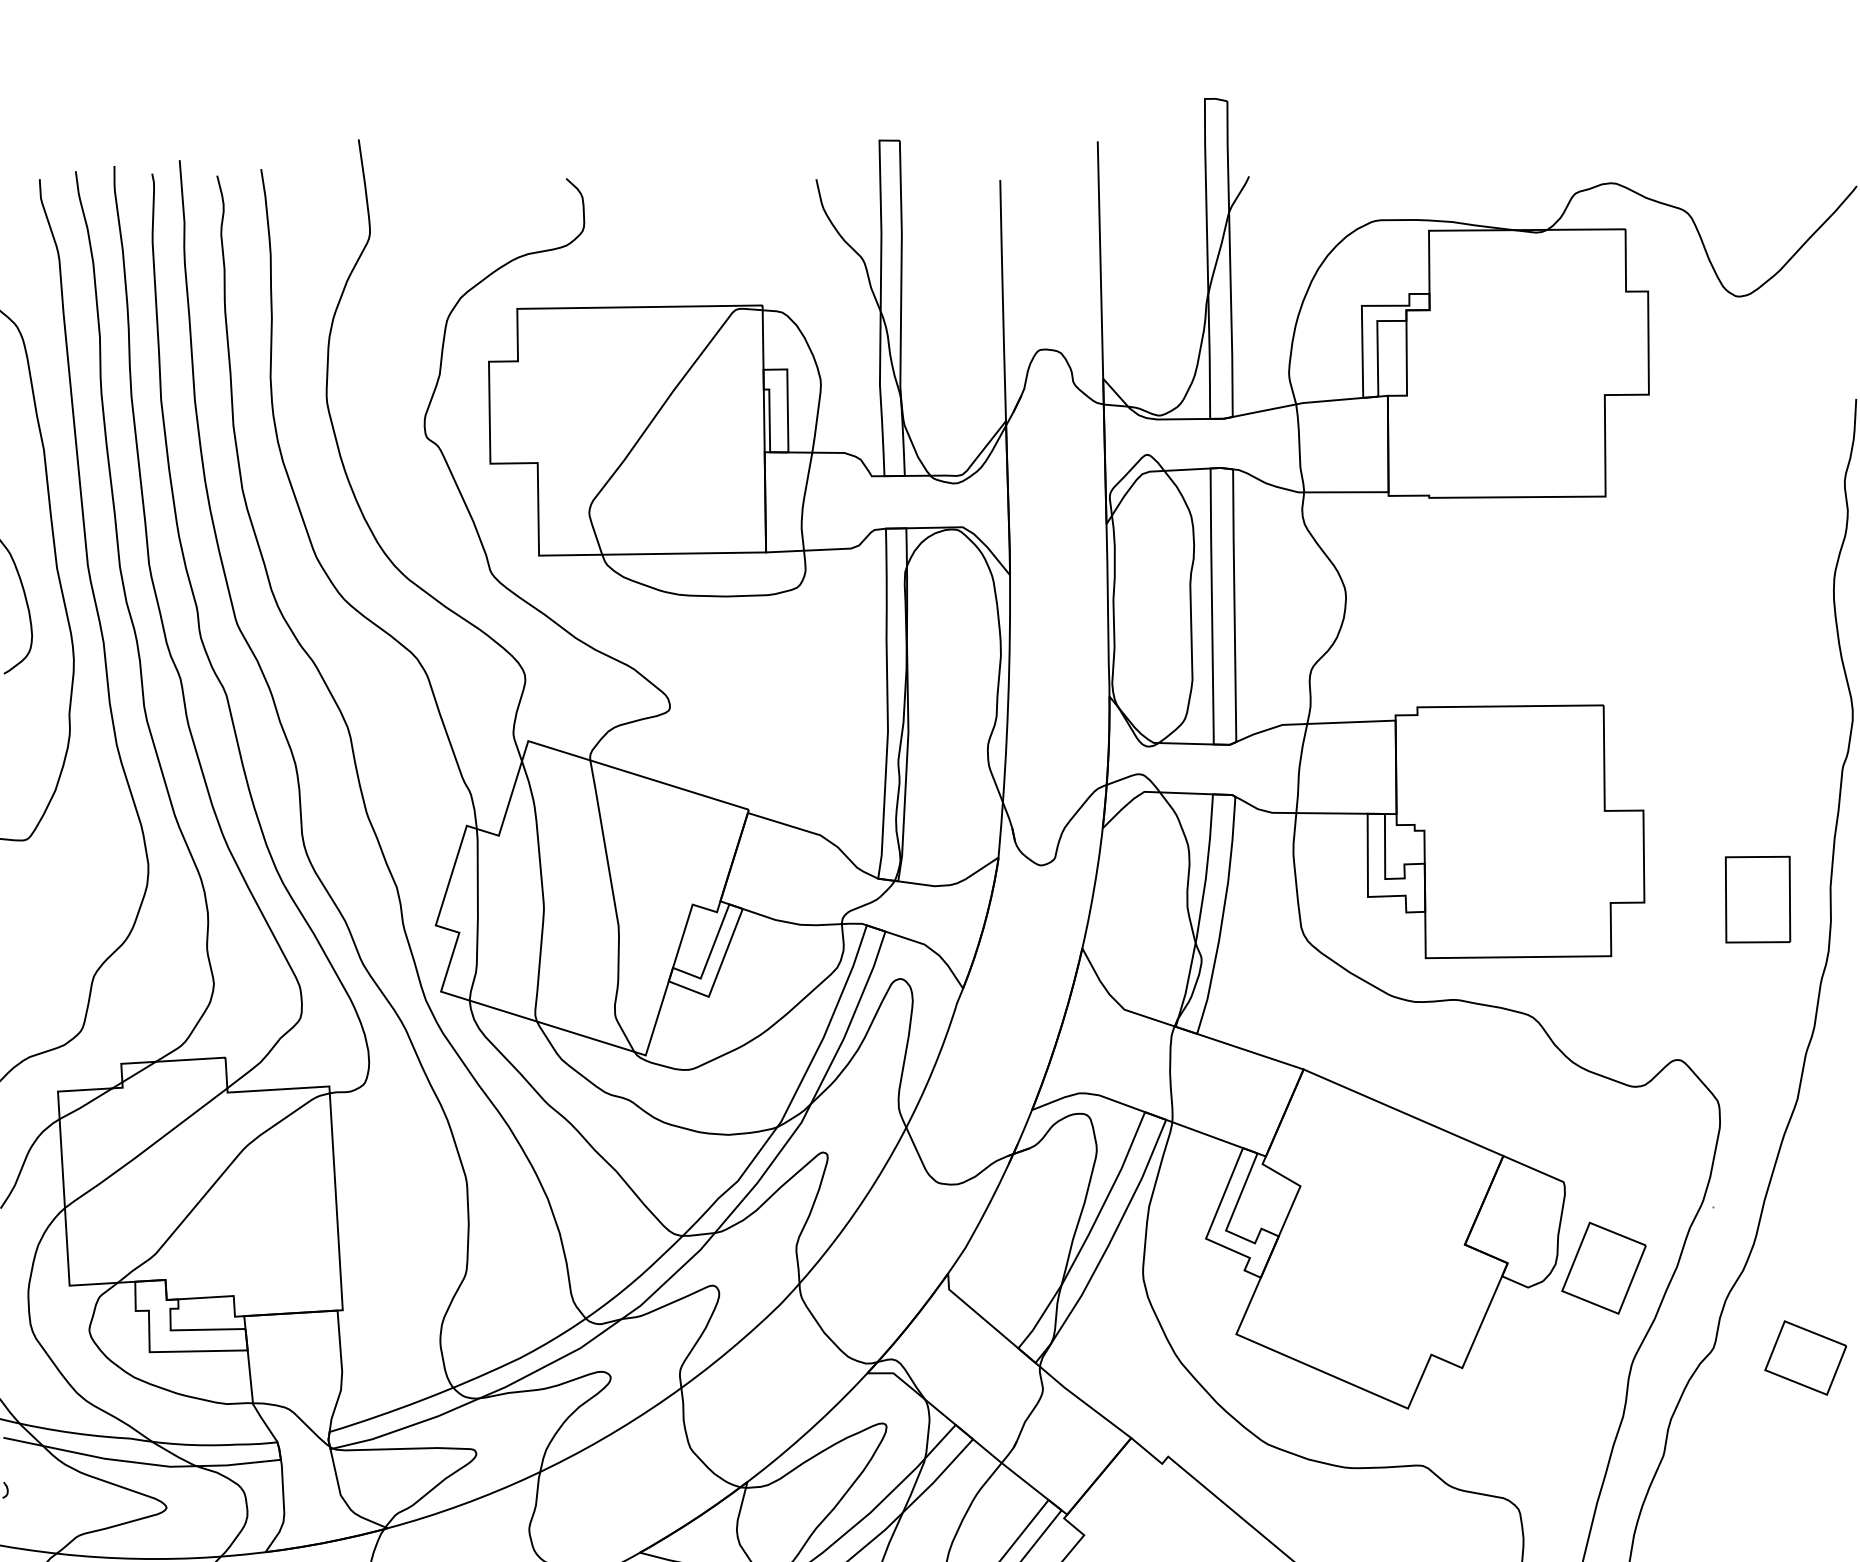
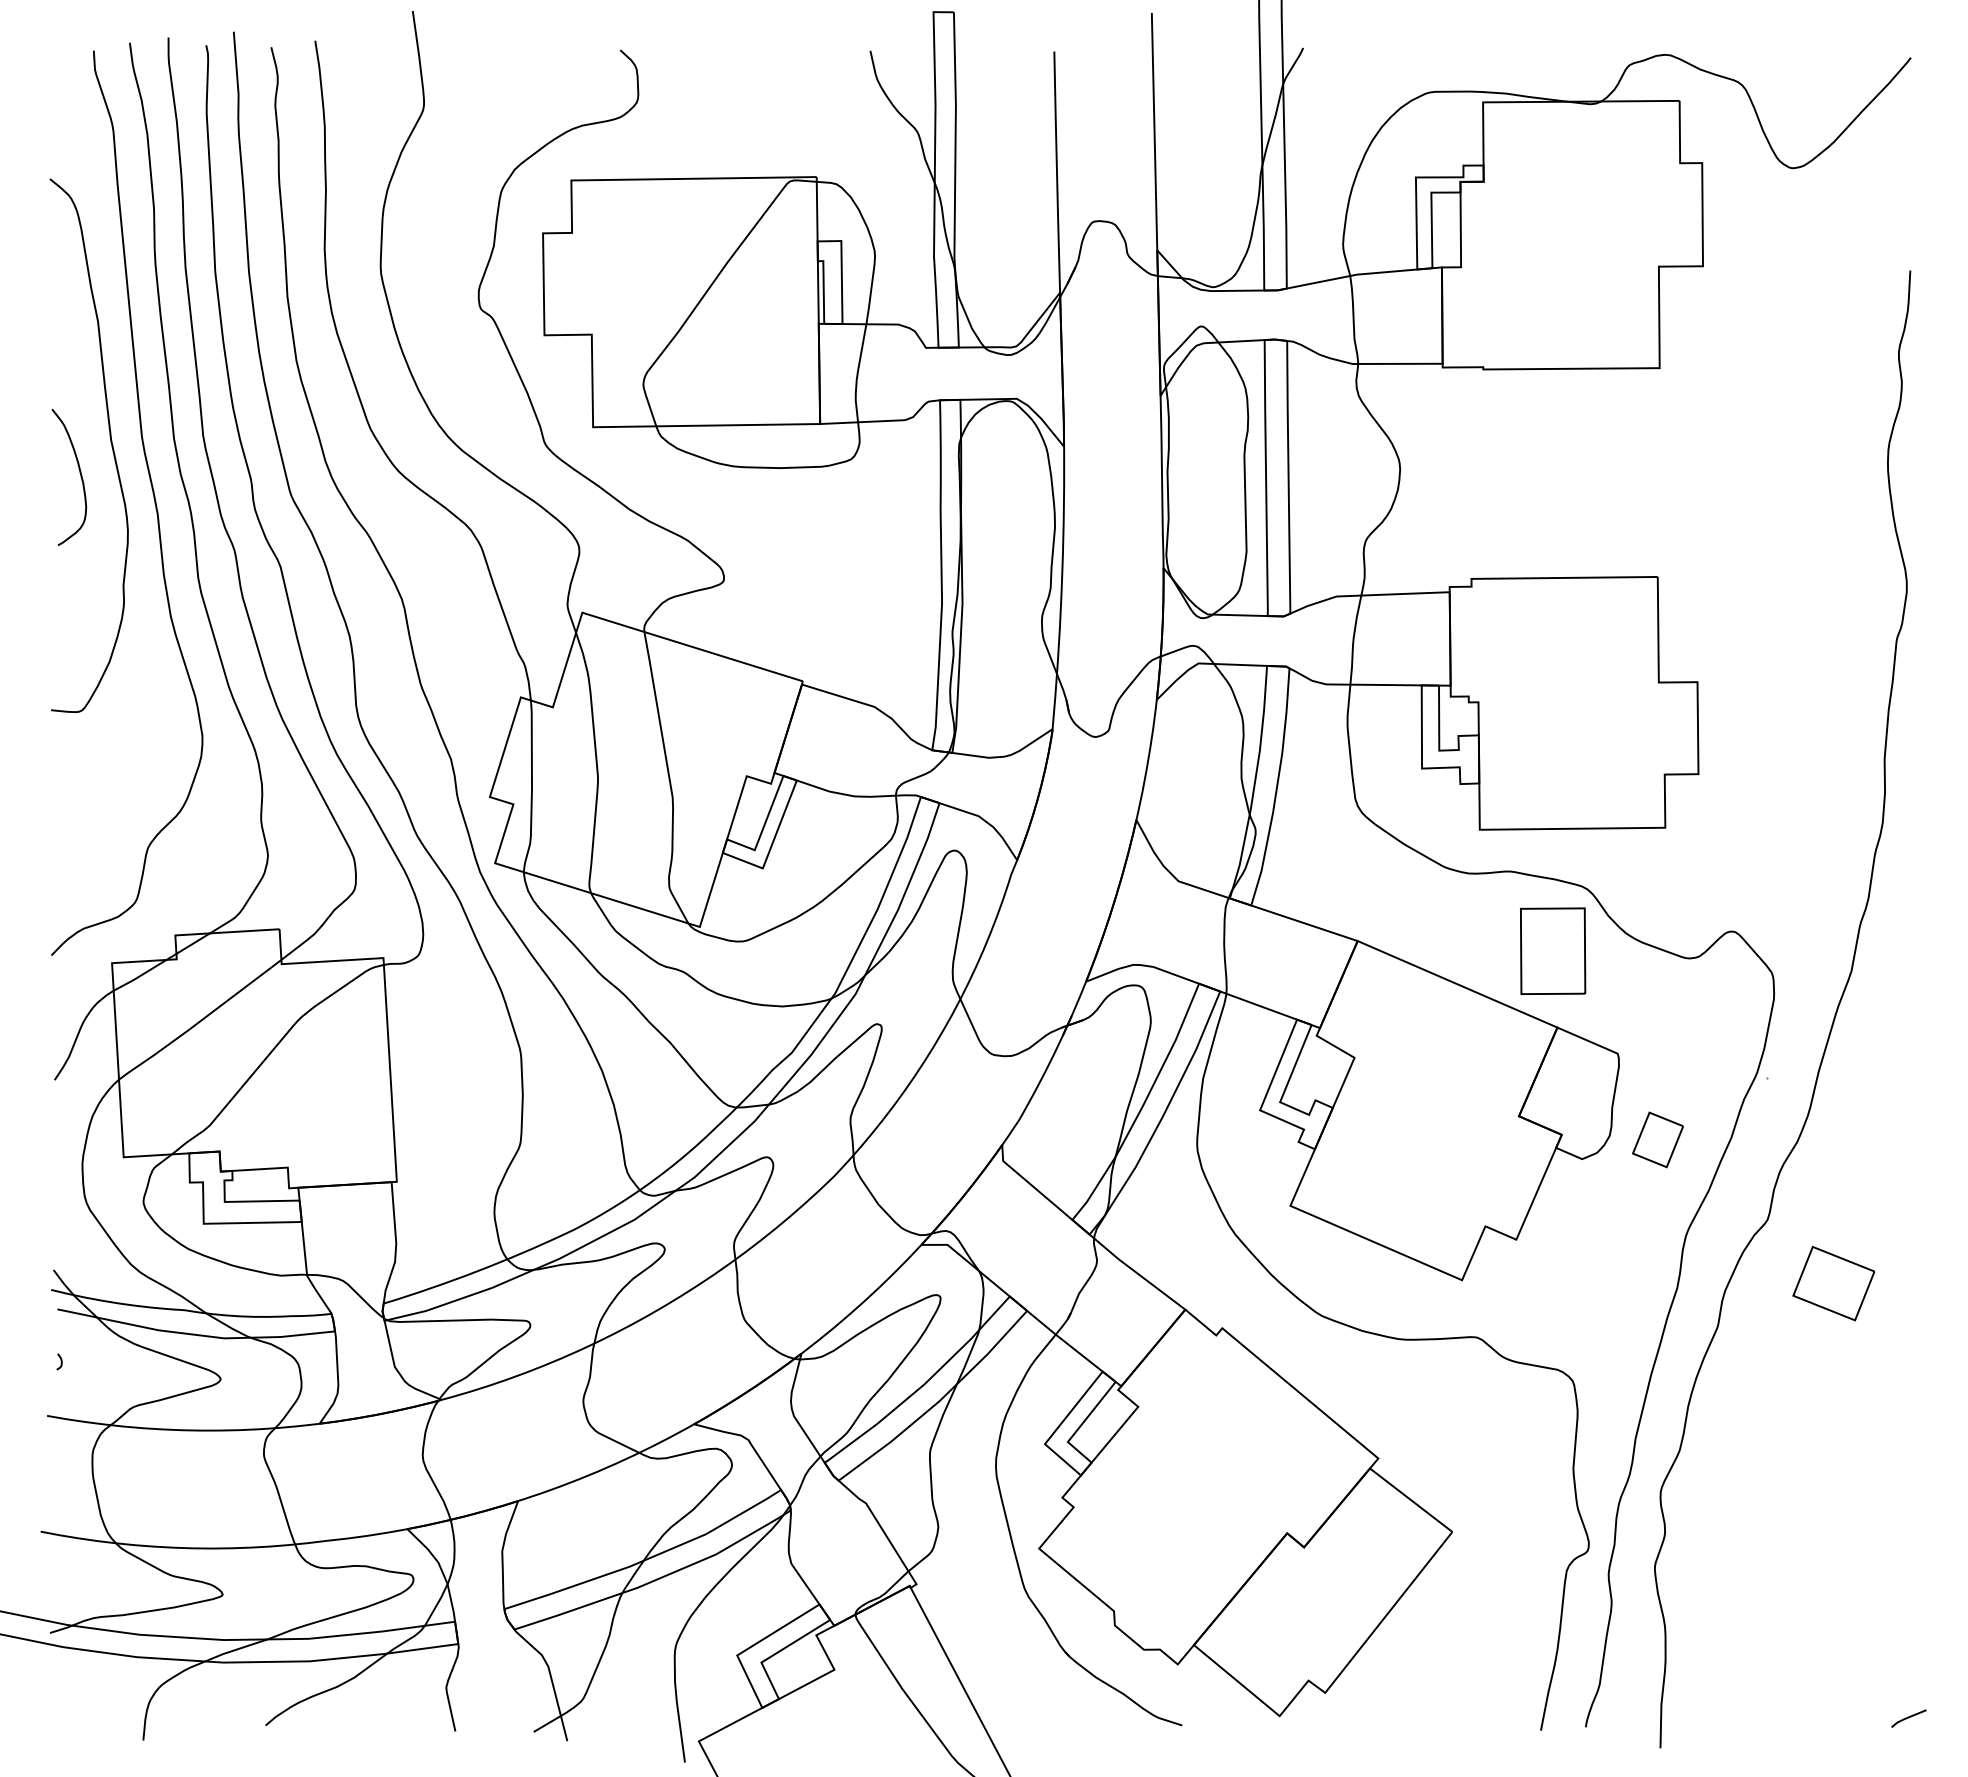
part: (1758, 898) -> (1553, 950), moved
part: (1603, 1267) -> (1657, 1139), size x0.6
part: (1805, 1357) -> (1833, 1283), moved

